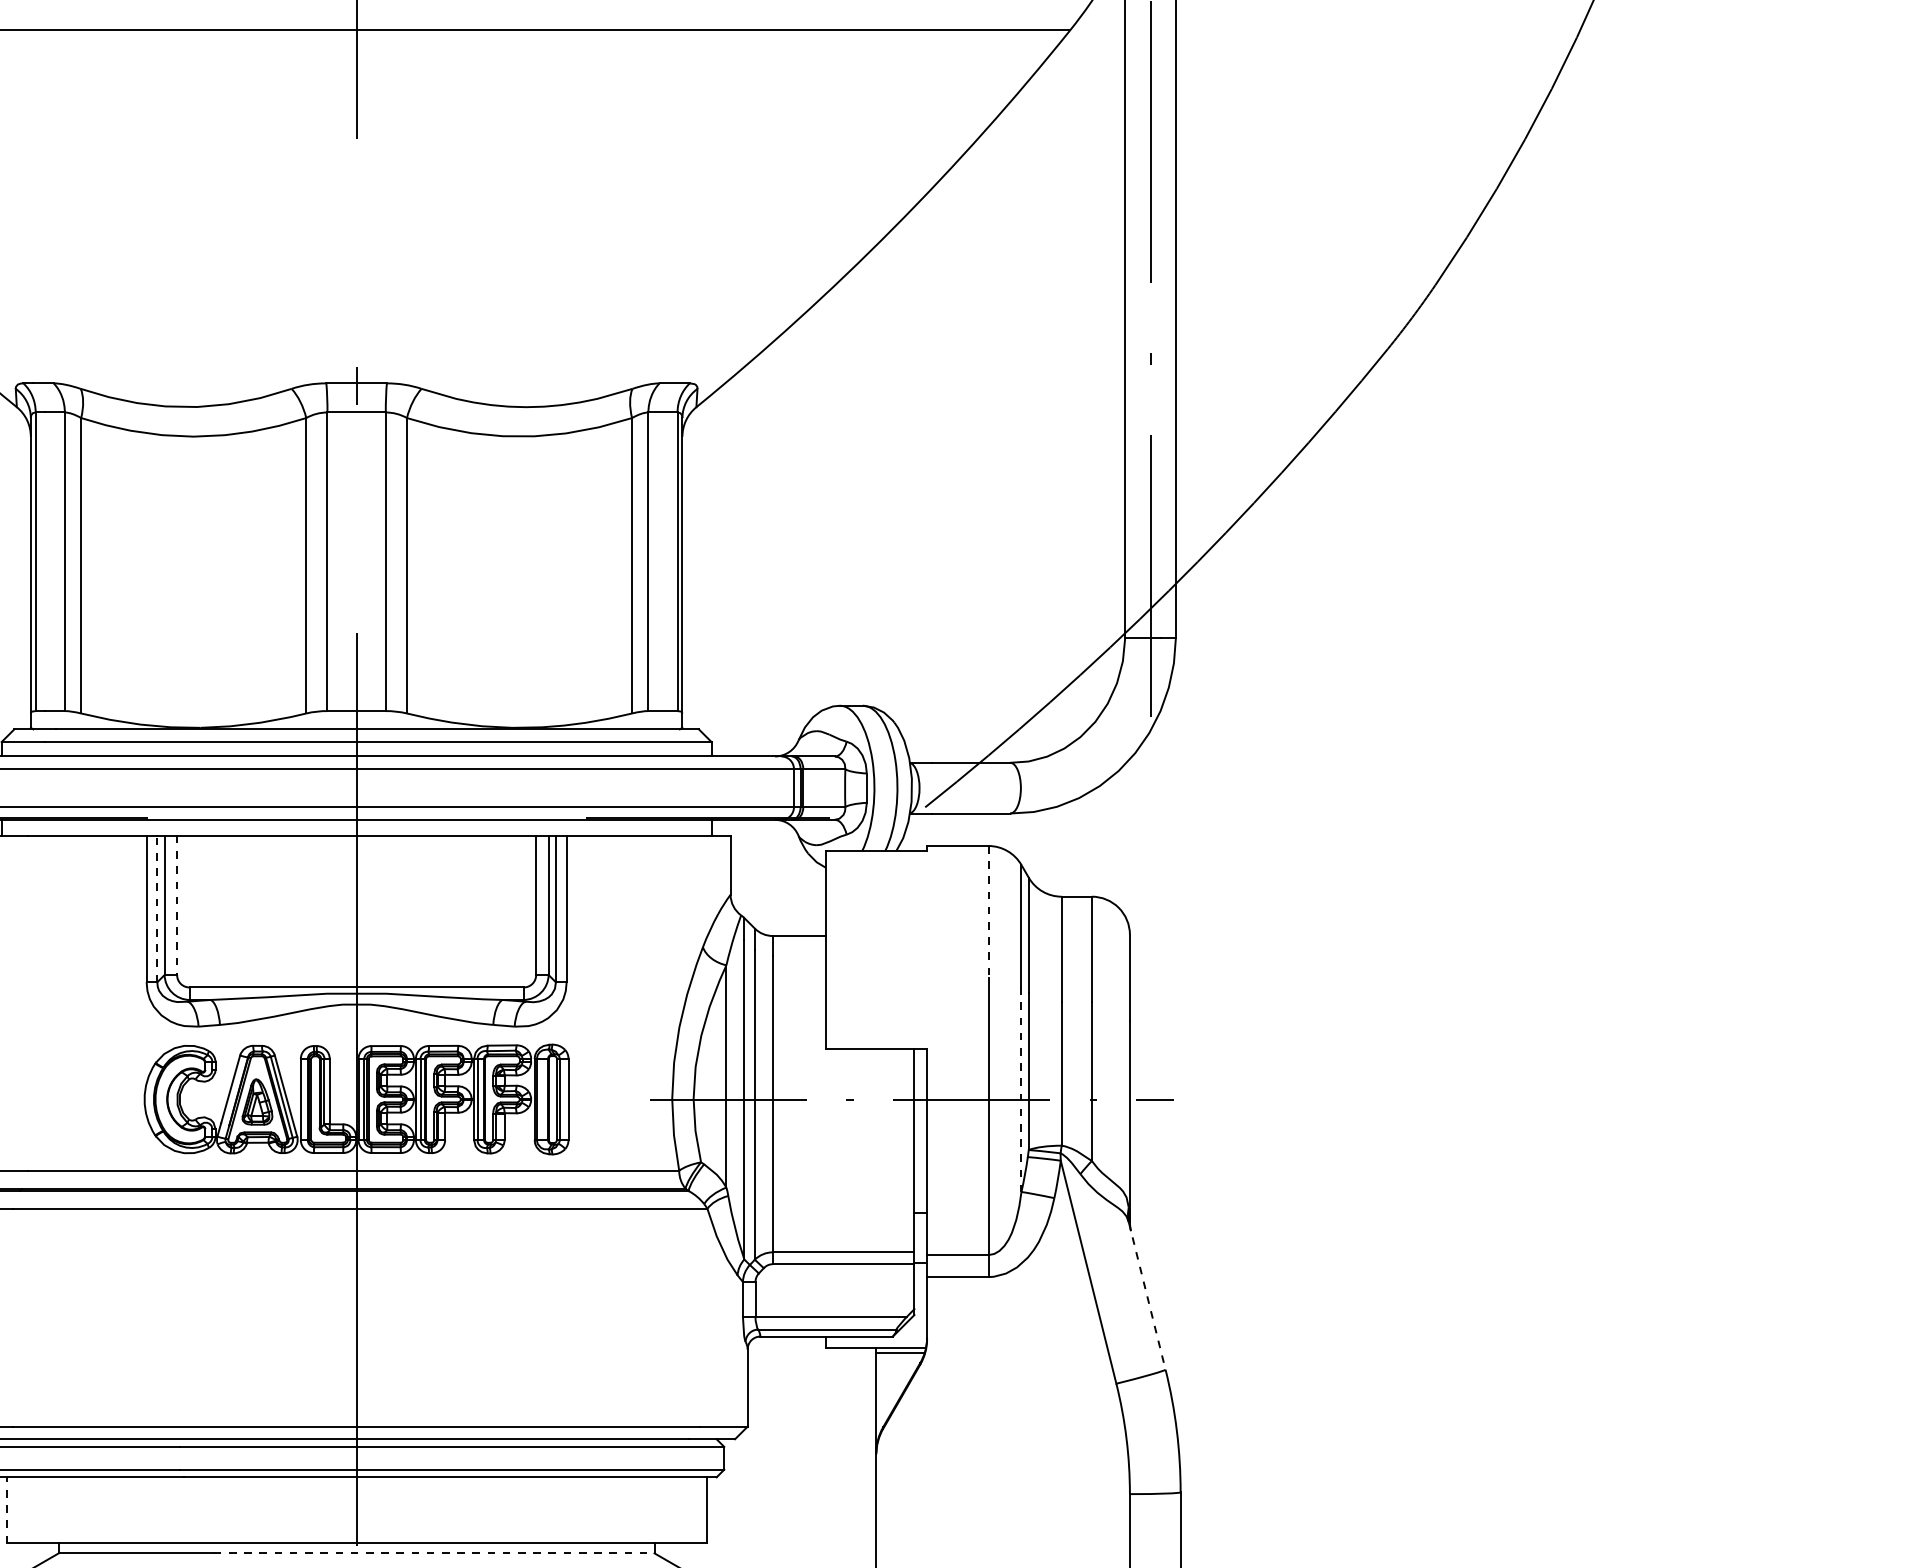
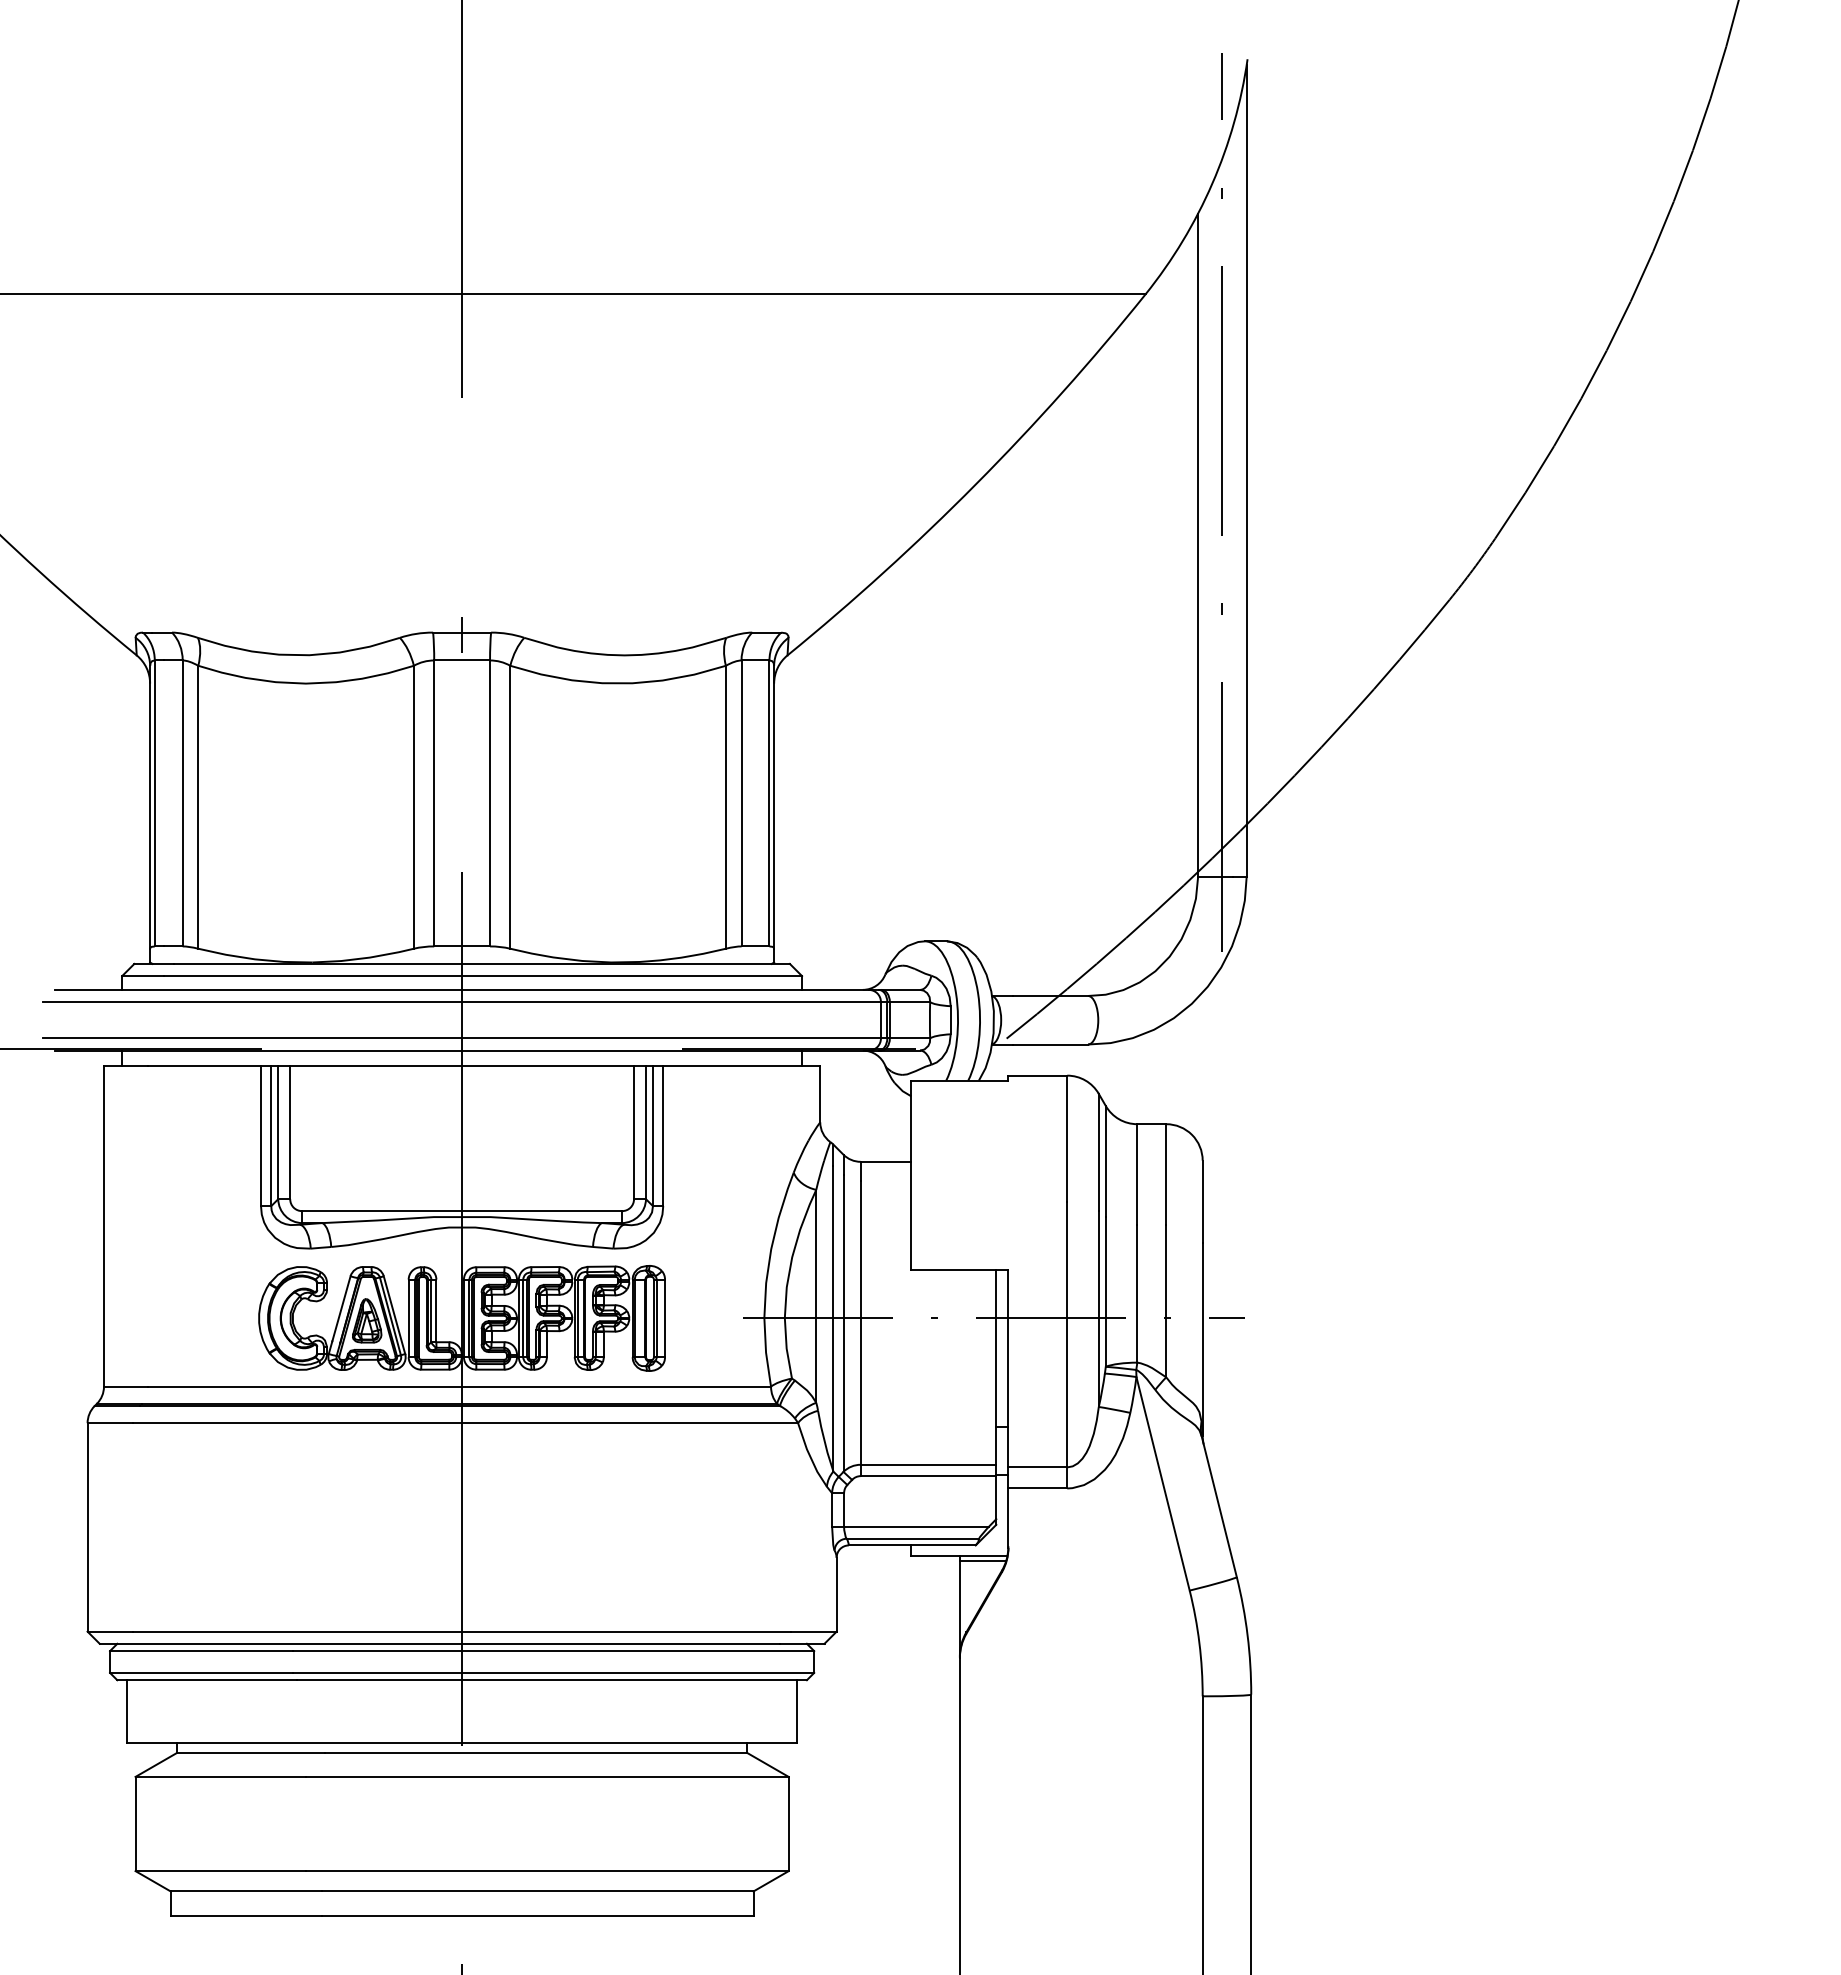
line: (177, 905) -> (290, 1132), dashed -> solid
line: (157, 908) -> (271, 1135), dashed -> solid
line: (988, 912) -> (1067, 1139), dashed -> solid
line: (1021, 1090) -> (1098, 1309), dashed -> solid
line: (1147, 1295) -> (1219, 1506), dashed -> solid
line: (7, 1509) -> (127, 1711), dashed -> solid
line: (434, 1553) -> (536, 1753), dashed -> solid

